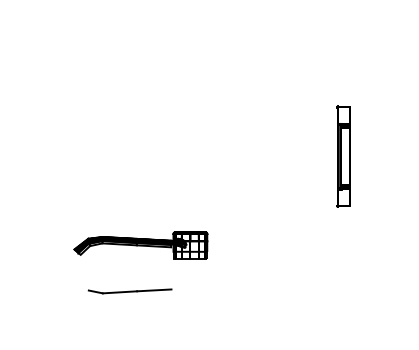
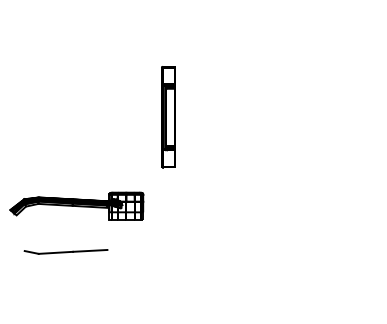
part: (343, 156) -> (168, 117), moved

